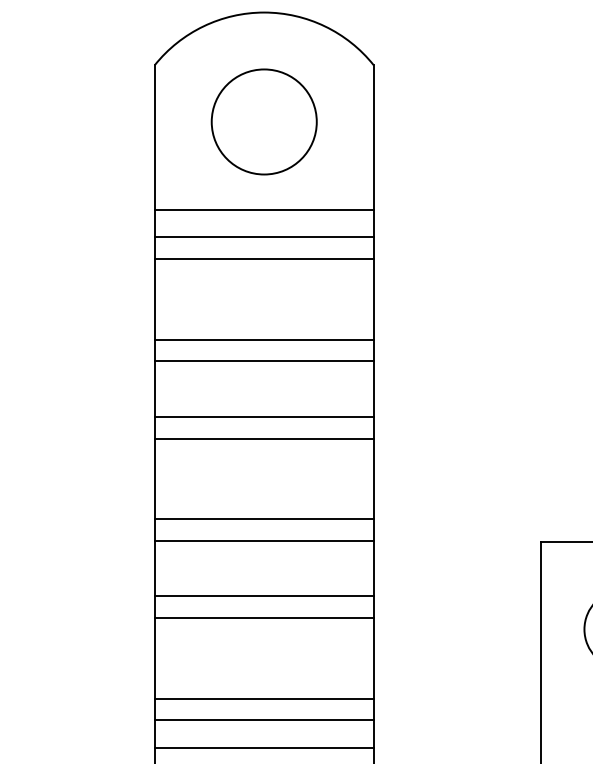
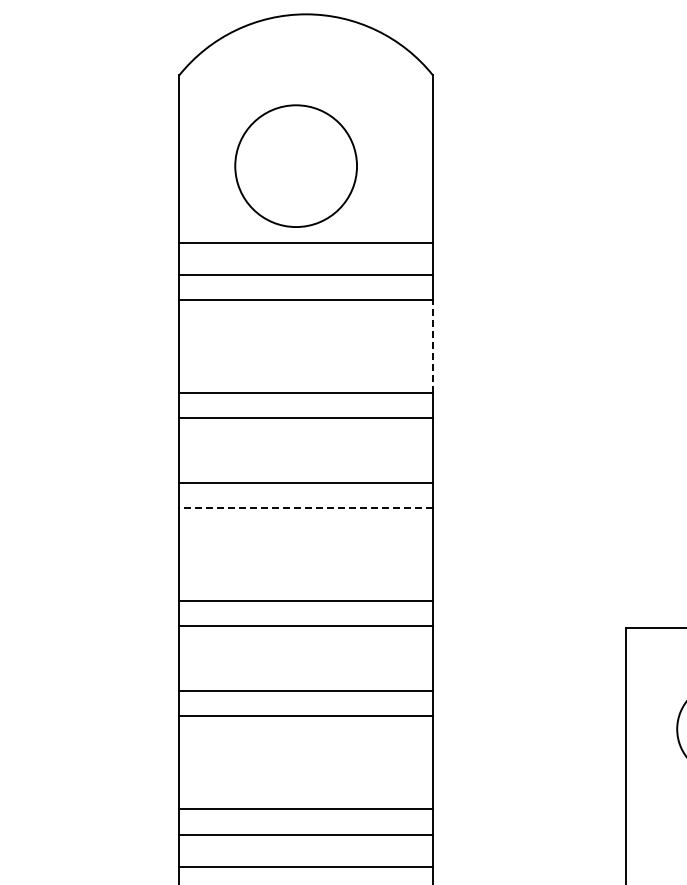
circle: (263, 121) -> (295, 165), moved
line: (373, 299) -> (432, 346), solid -> dashed
line: (264, 438) -> (306, 508), solid -> dashed

